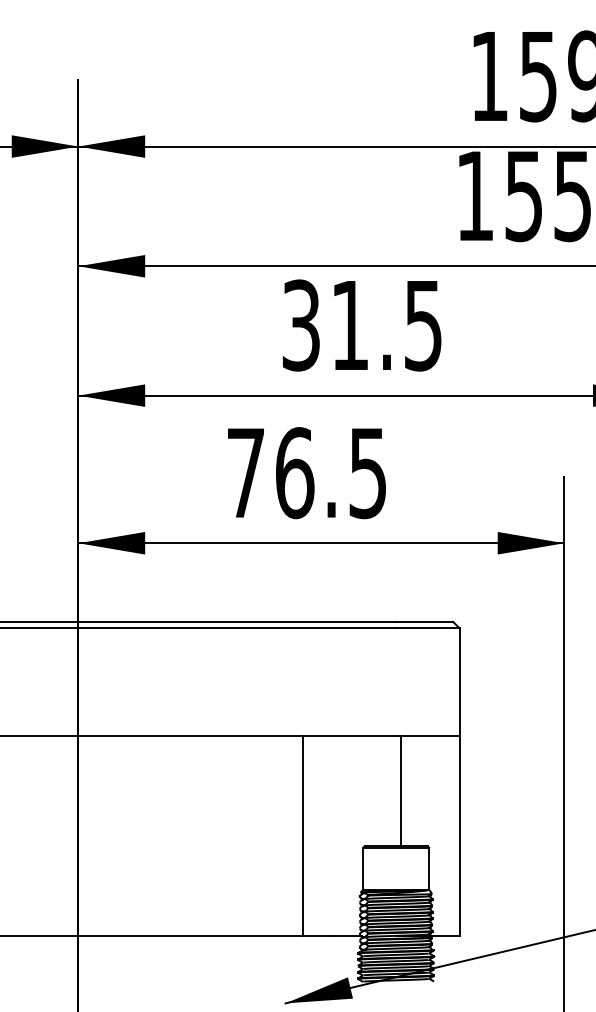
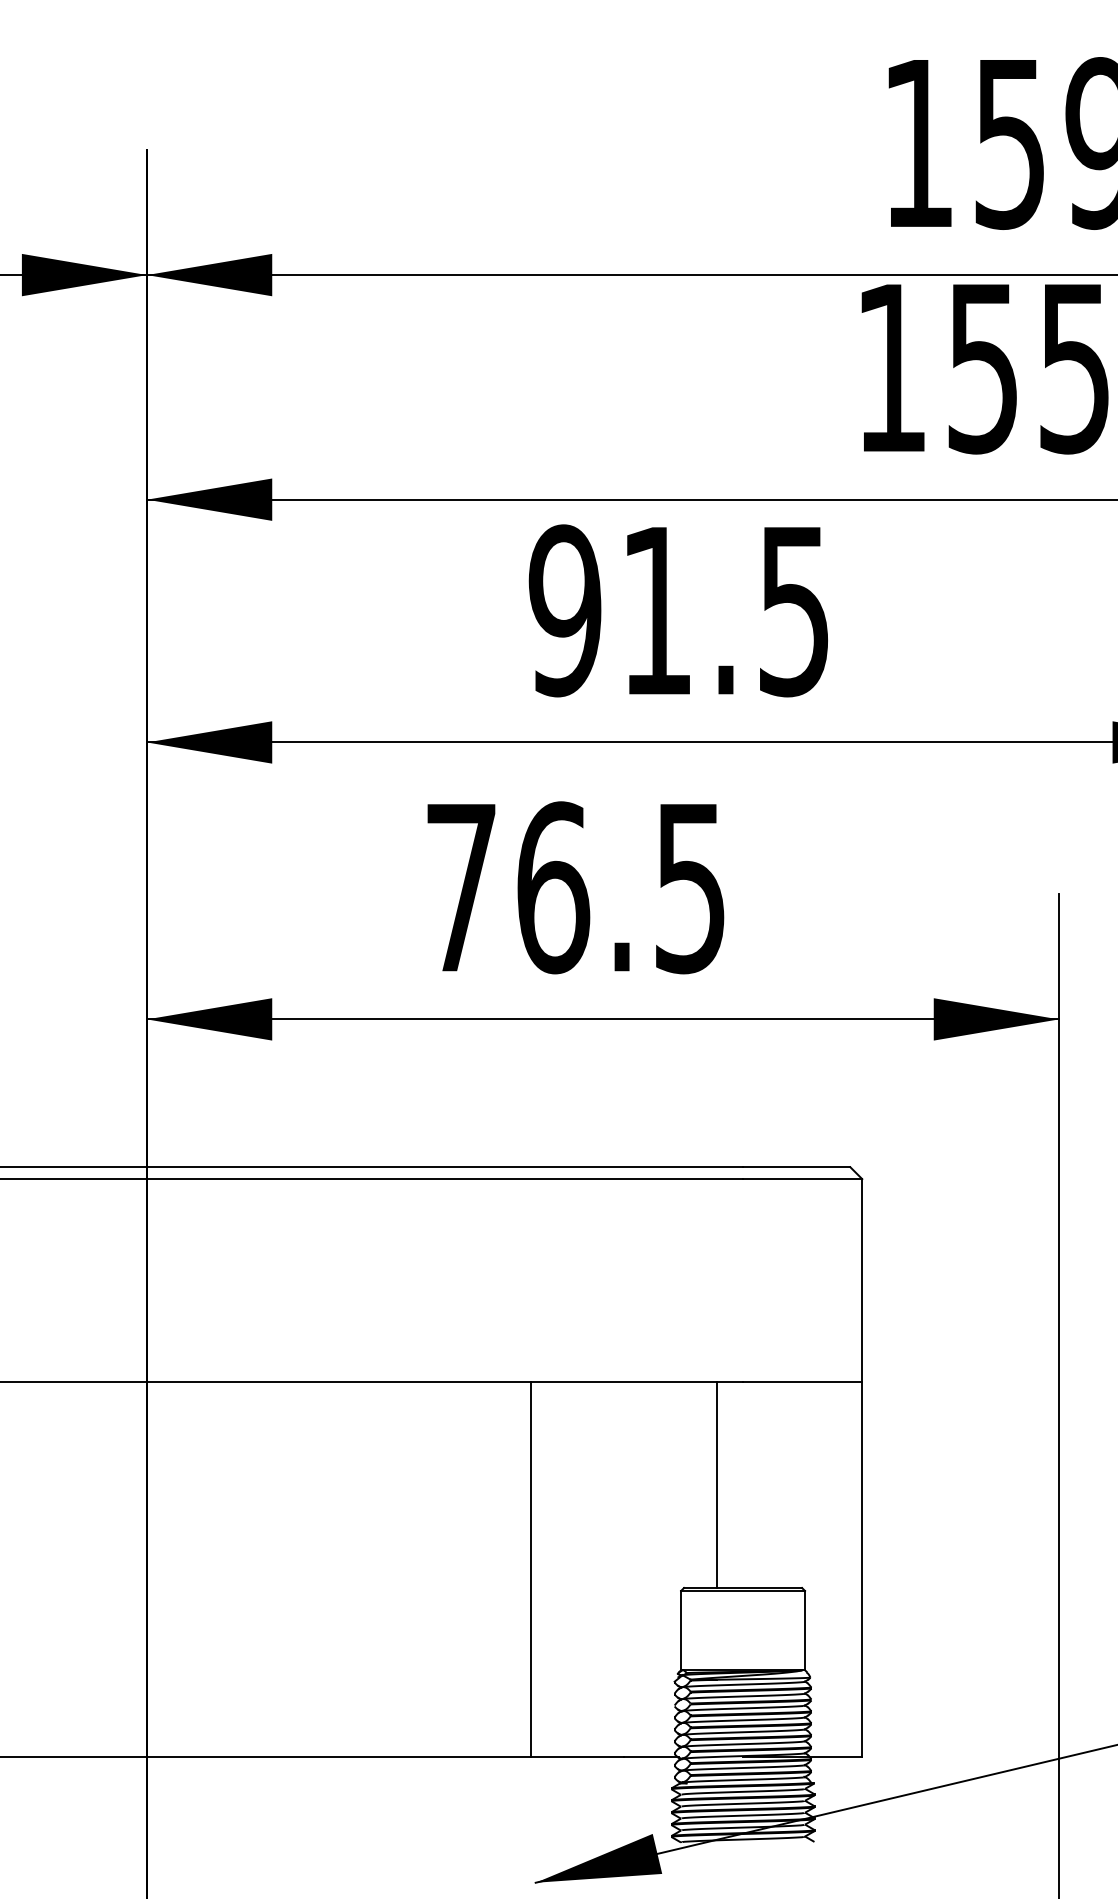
text: (301, 325) -> (565, 610), 31.5 -> 91.5
line: (401, 791) -> (717, 1485), moved
line: (303, 836) -> (531, 1569), moved

